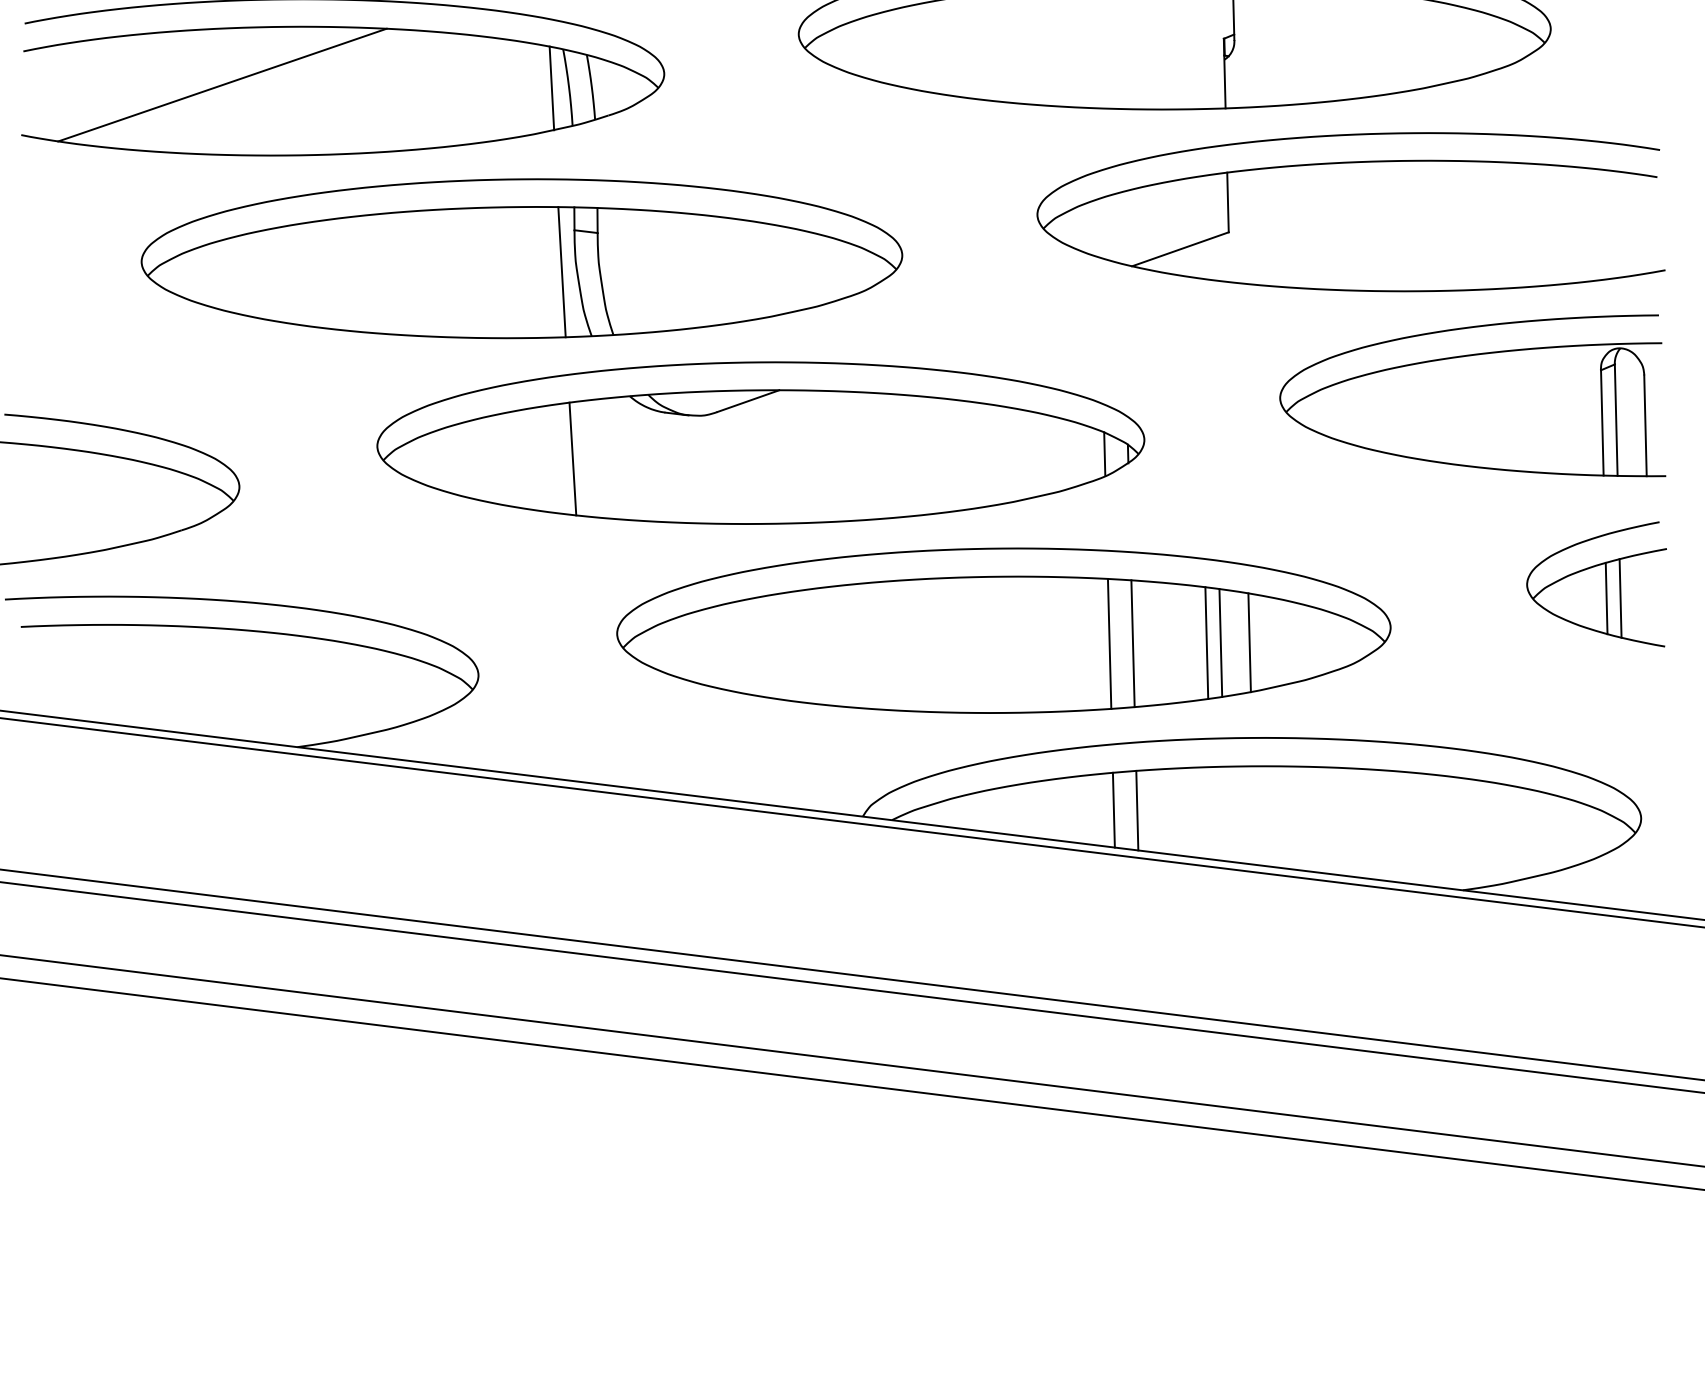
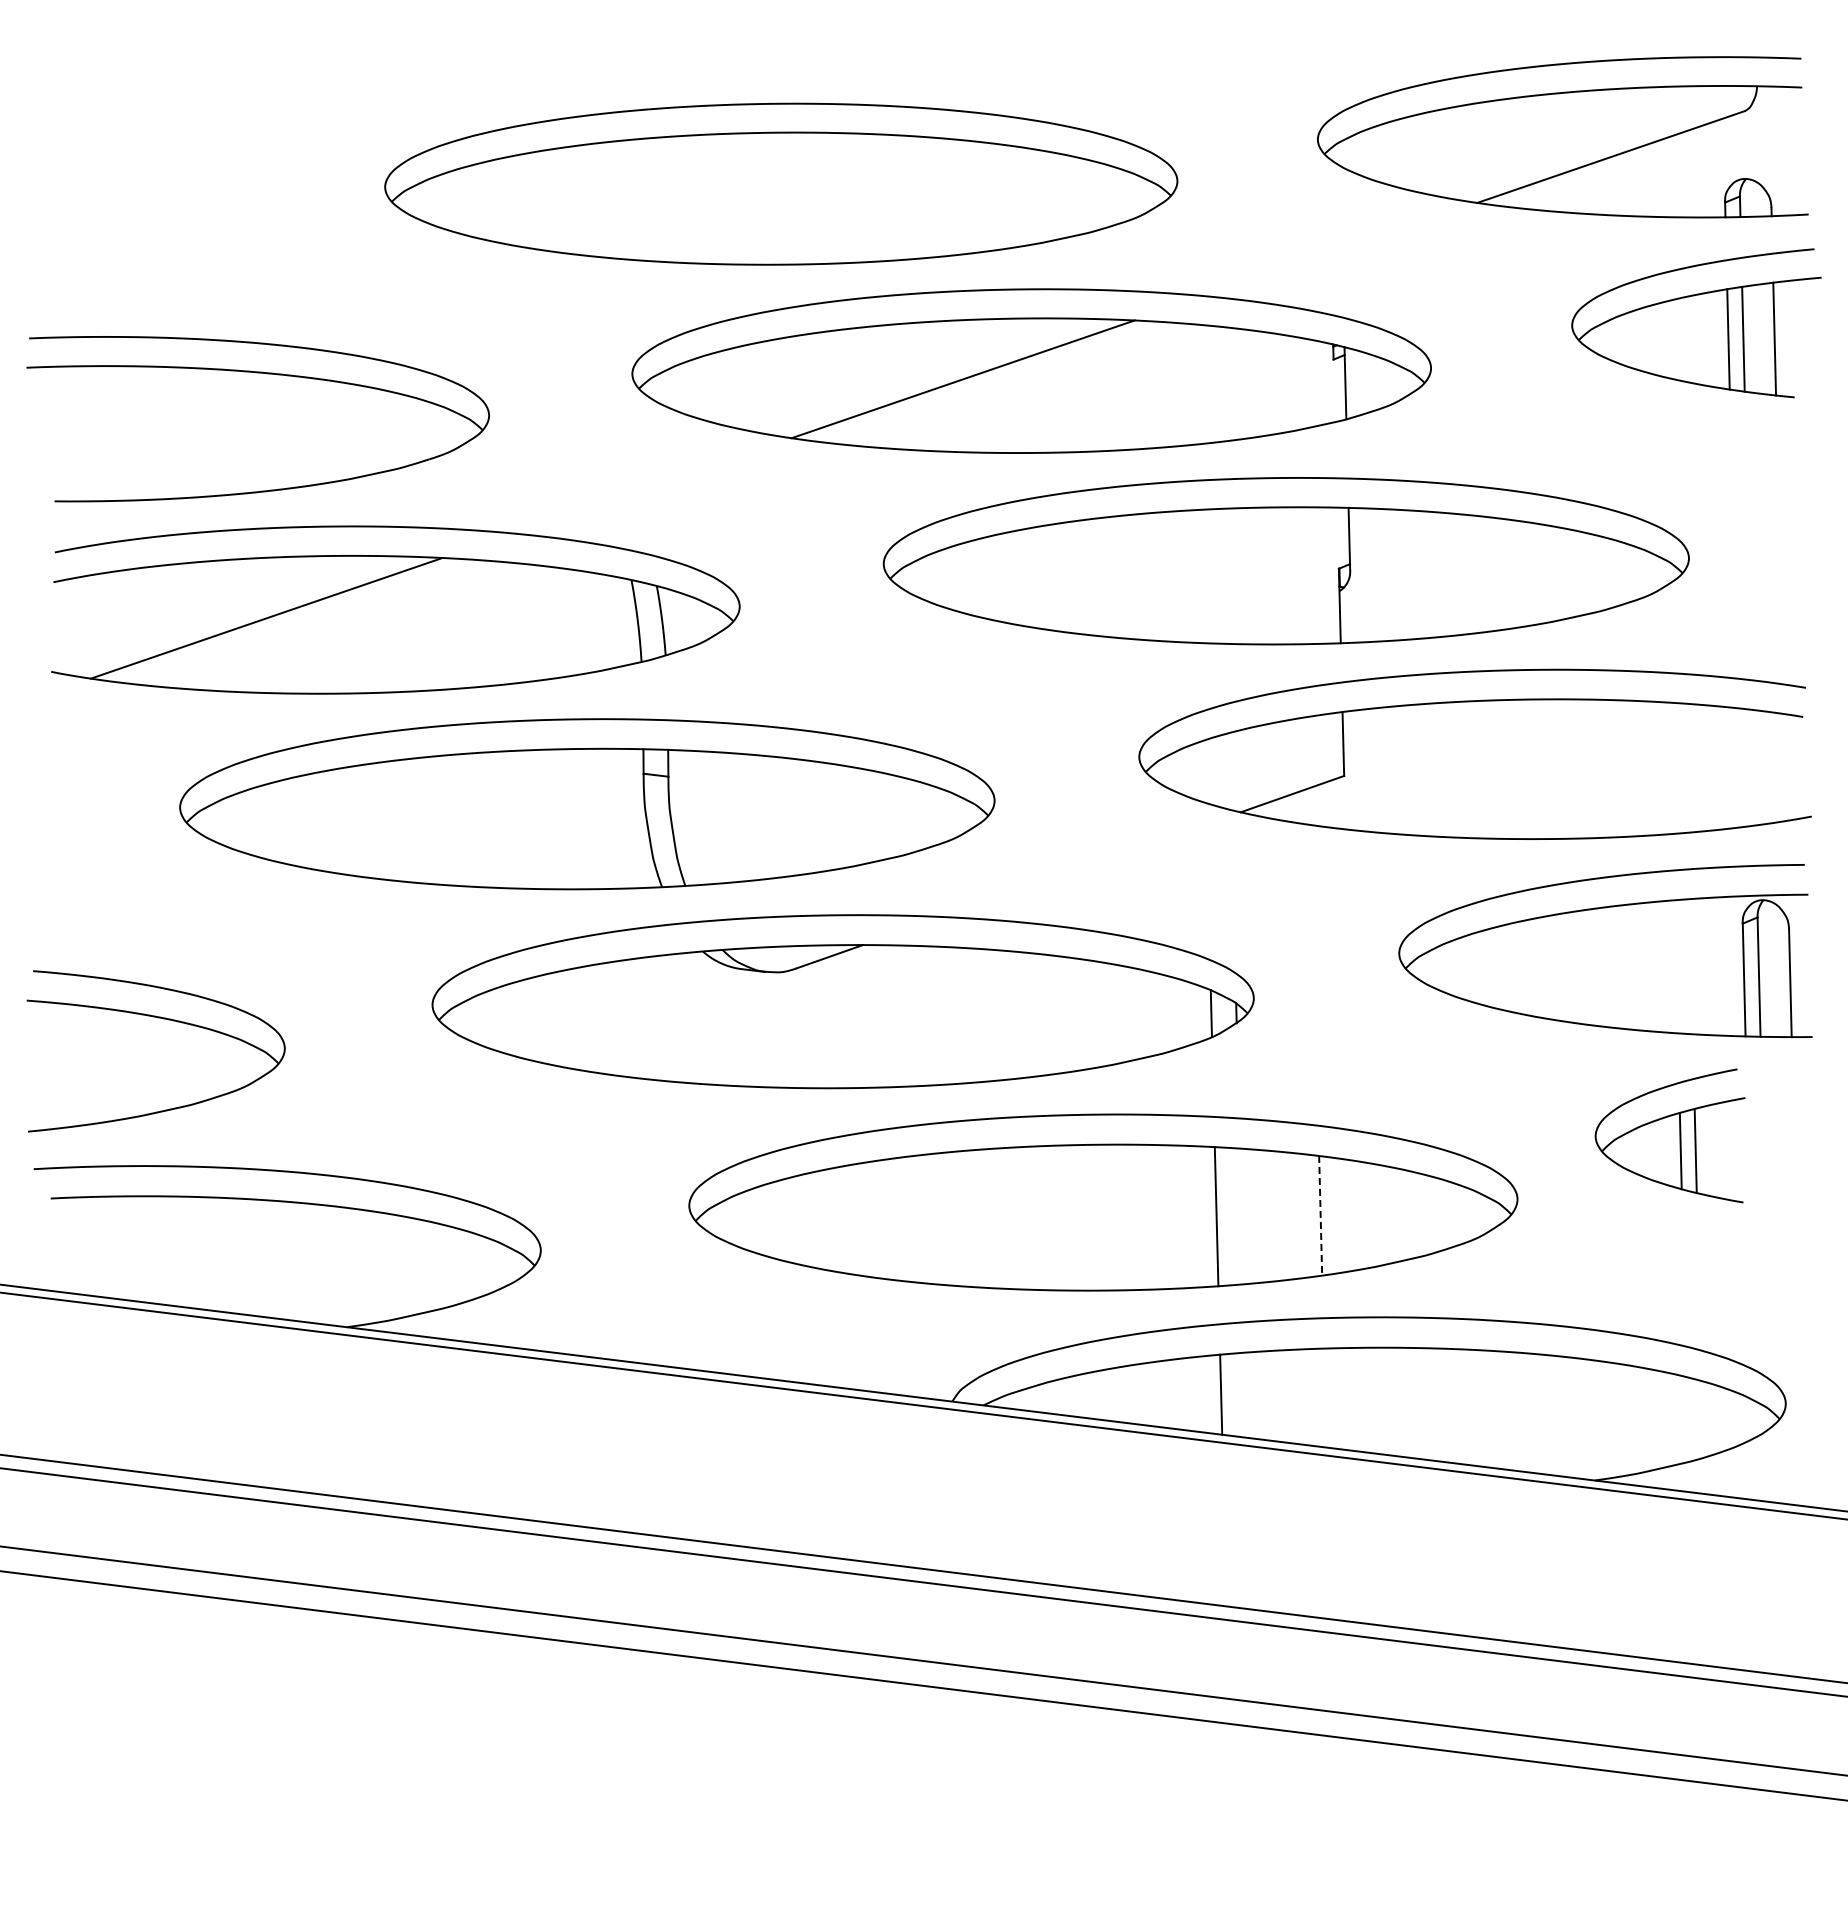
line: (551, 88) -> (619, 621), removed
line: (562, 272) -> (630, 818), removed
line: (572, 458) -> (641, 1018), removed
part: (1596, 583) -> (1669, 1135), moved
line: (1206, 642) -> (1320, 1215), solid -> dashed
line: (1220, 642) -> (1335, 1215), removed
line: (1249, 642) -> (1366, 1215), removed
line: (1132, 643) -> (1241, 1216), removed
line: (1137, 809) -> (1246, 1394), removed

